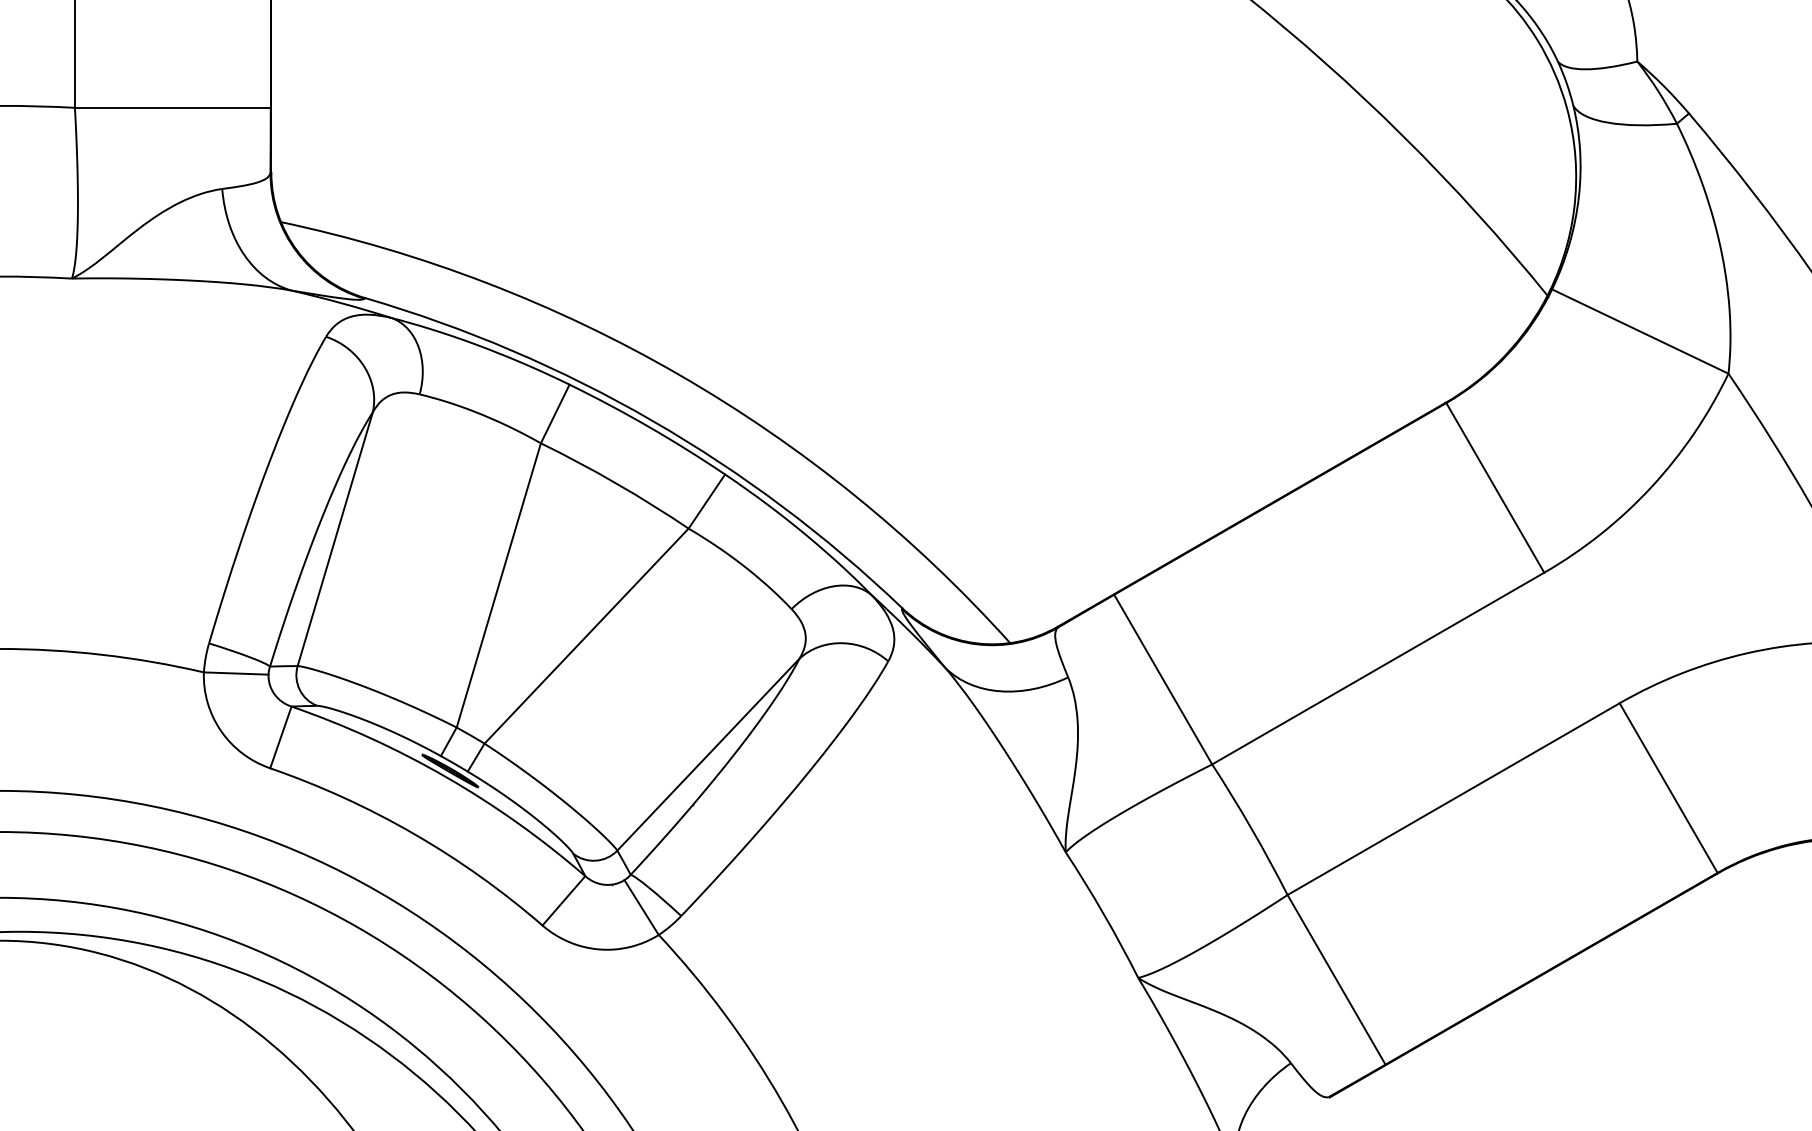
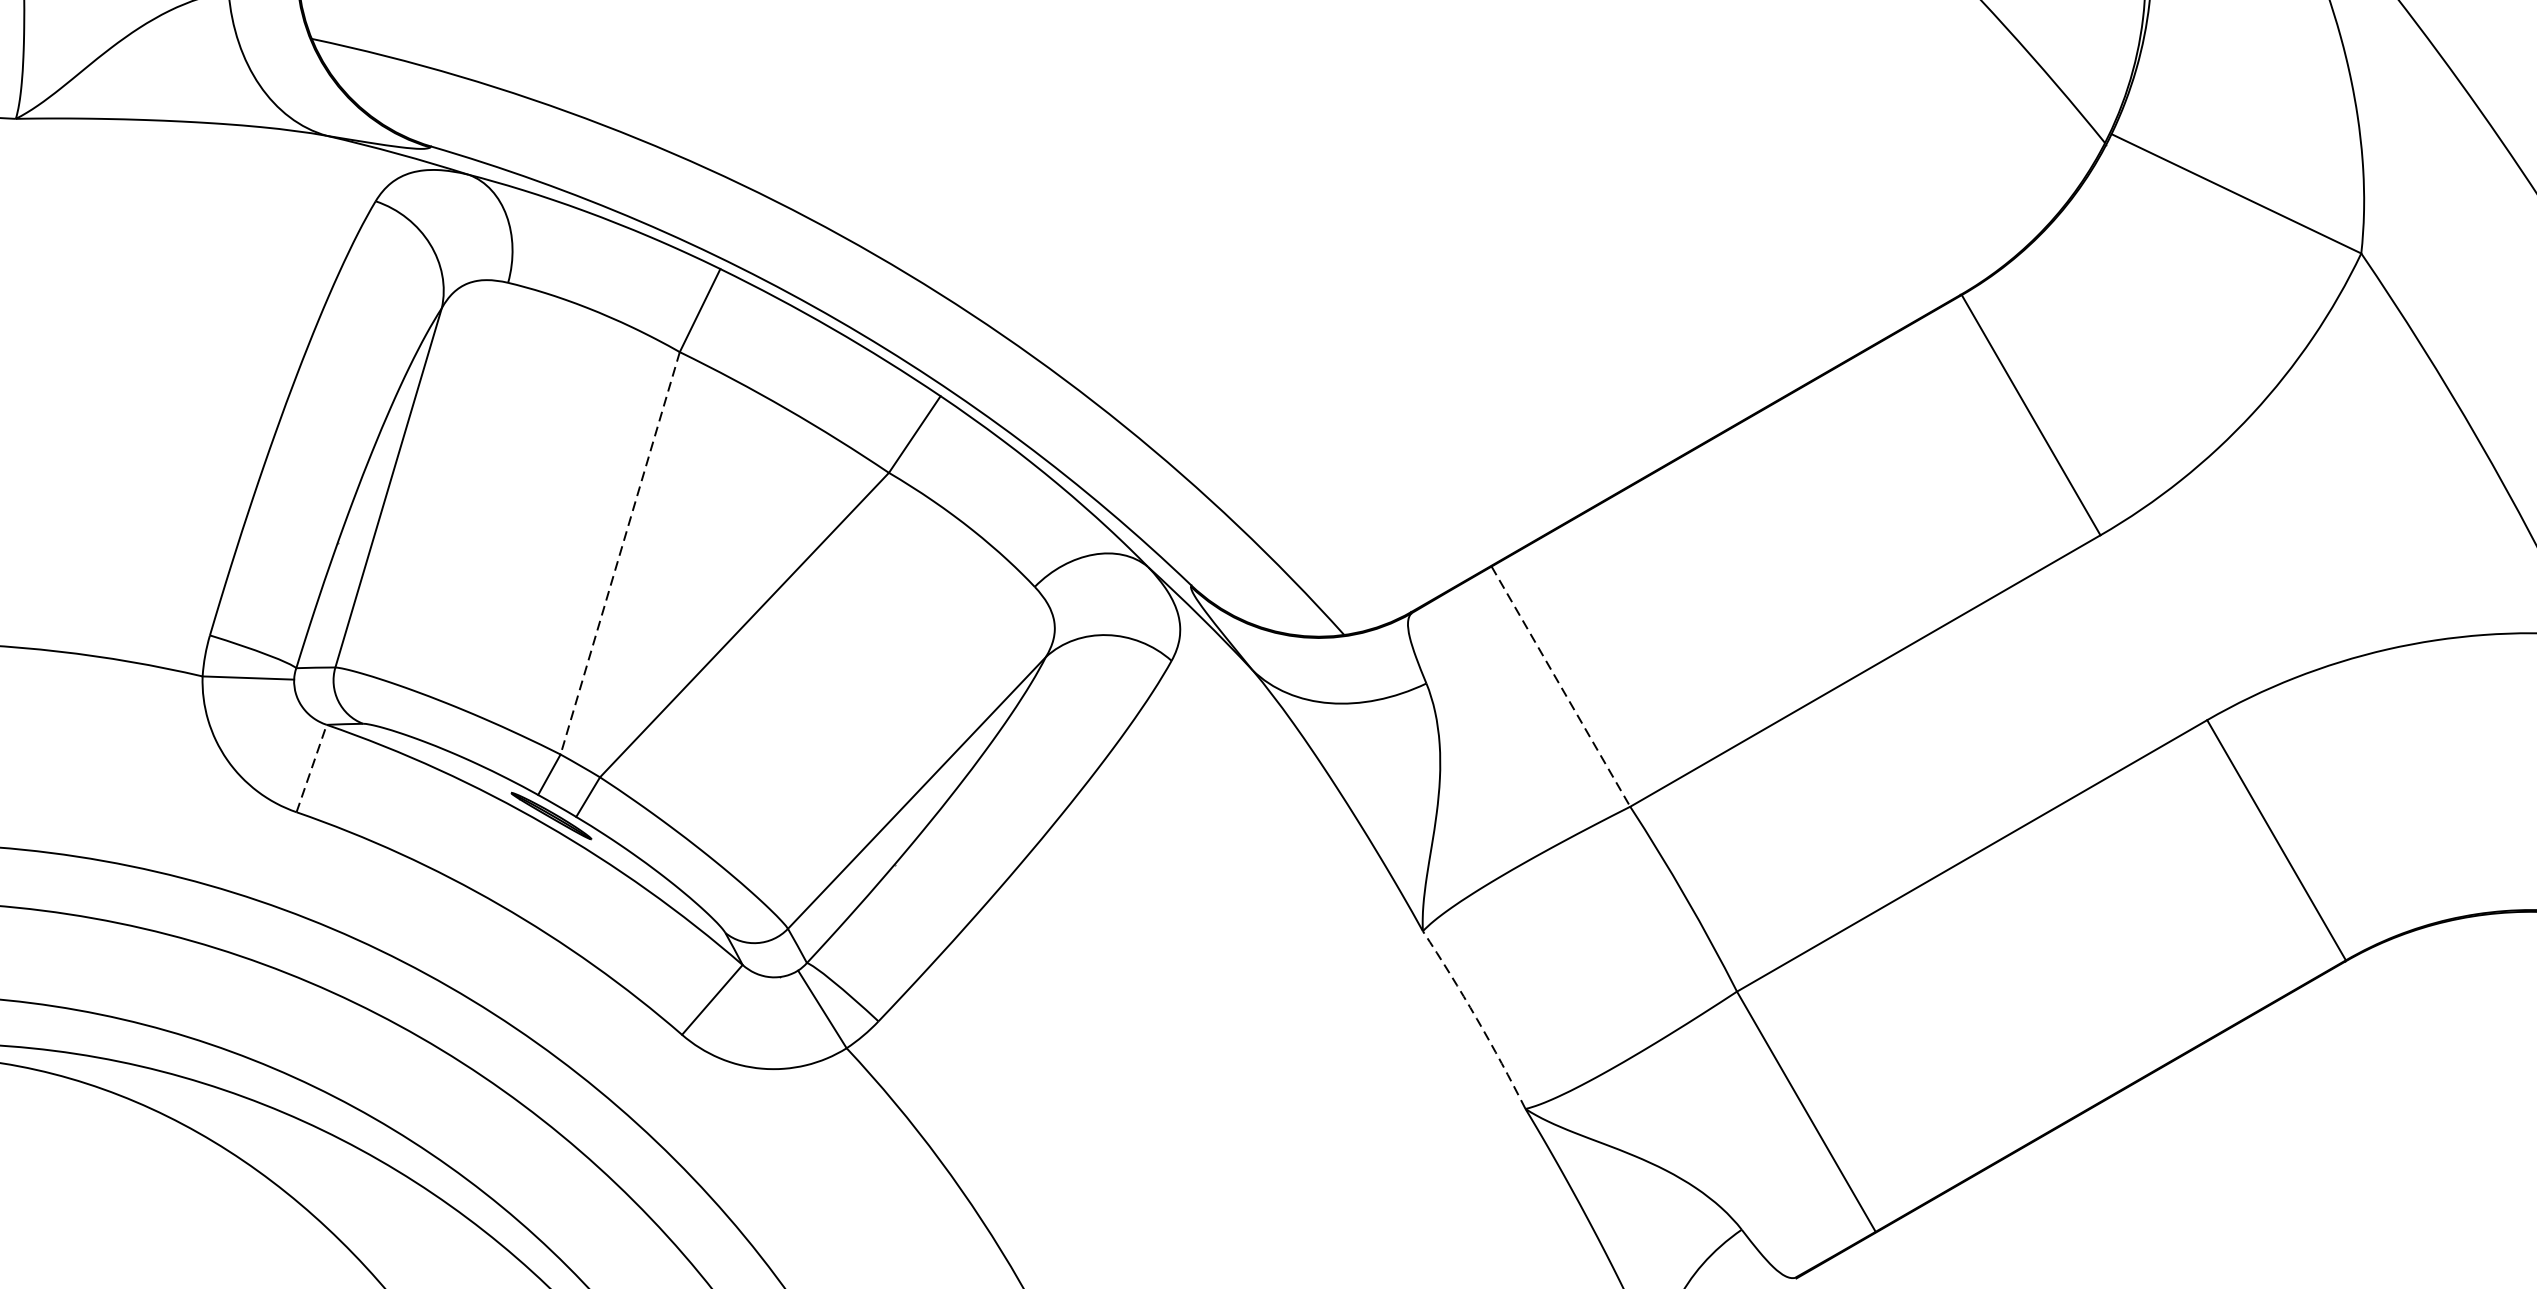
line: (498, 585) -> (619, 553), solid -> dashed
line: (1163, 679) -> (1561, 686), solid -> dashed
line: (280, 737) -> (311, 768), solid -> dashed
arc: (1103, 914) -> (1476, 1019), solid -> dashed

